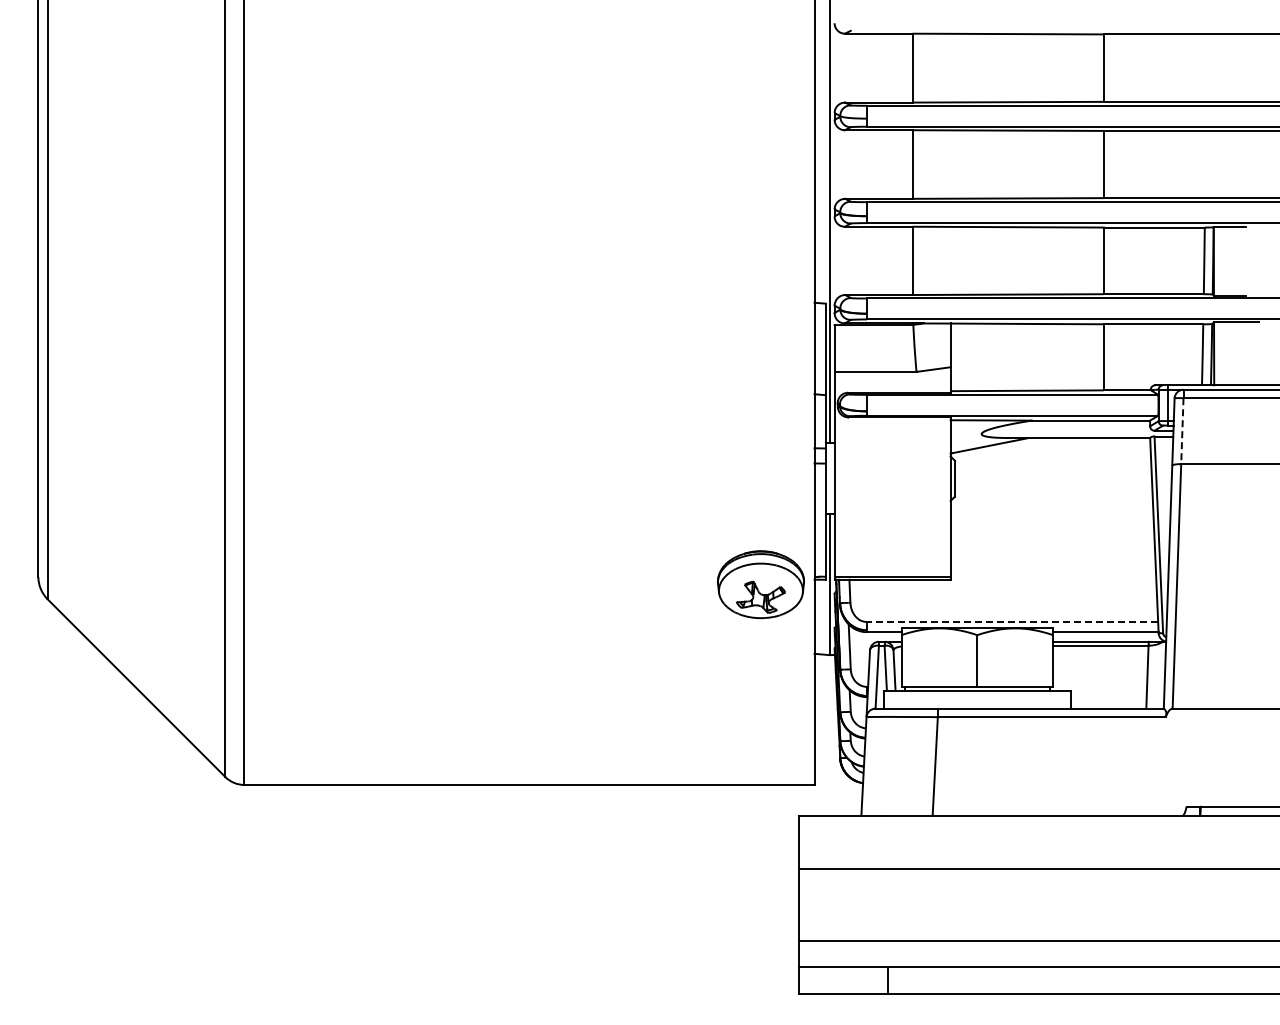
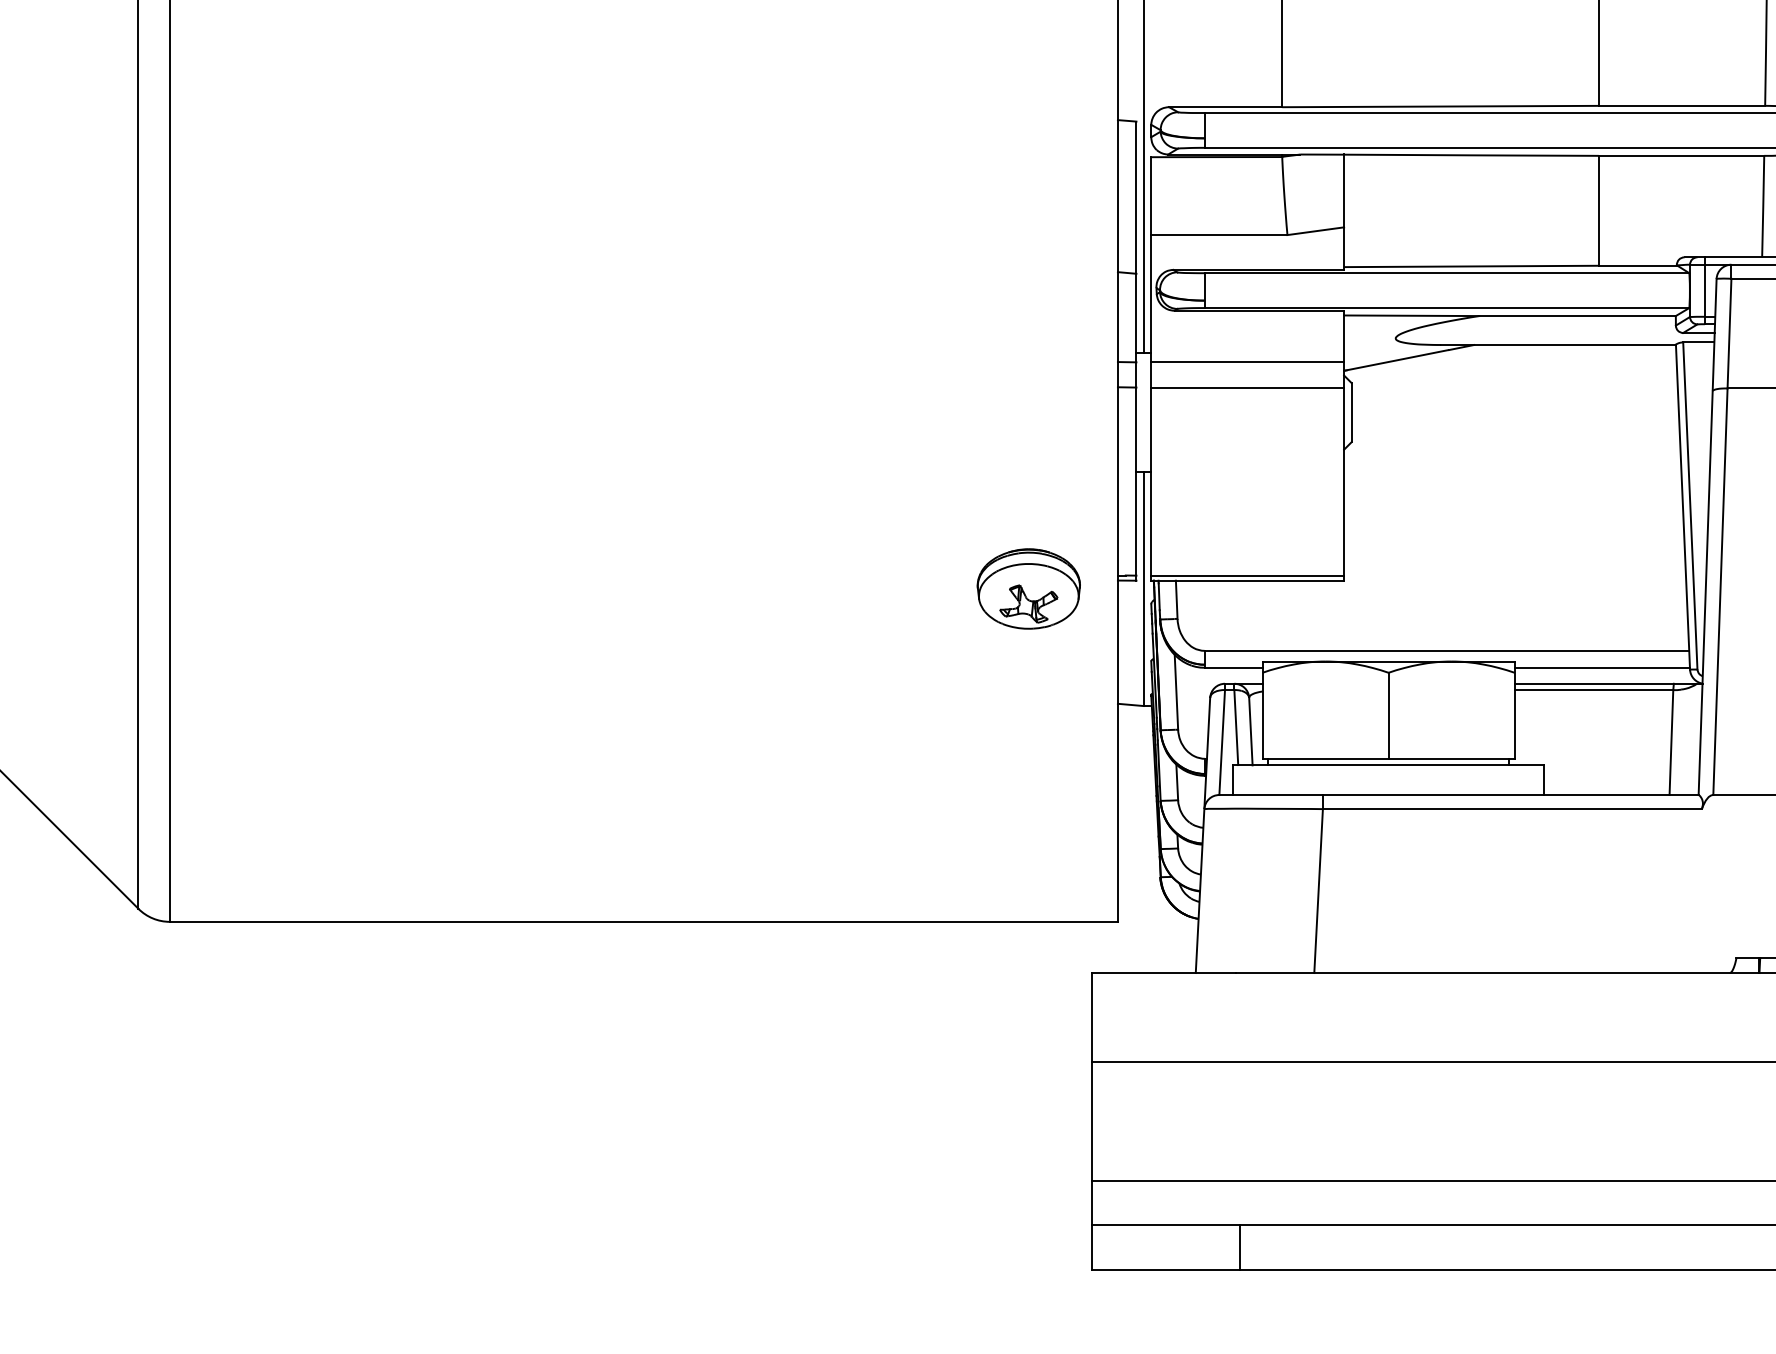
line: (1182, 431) -> (1729, 334), dashed -> solid
line: (892, 448) -> (1247, 362), added
line: (892, 463) -> (1247, 387), added
part: (760, 584) -> (1028, 588), size x0.71
line: (1012, 621) -> (1447, 650), dashed -> solid

